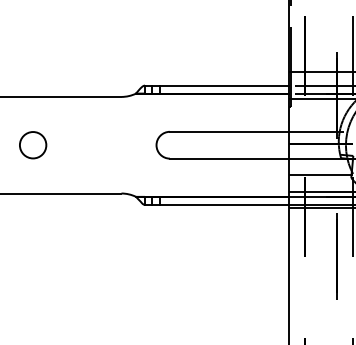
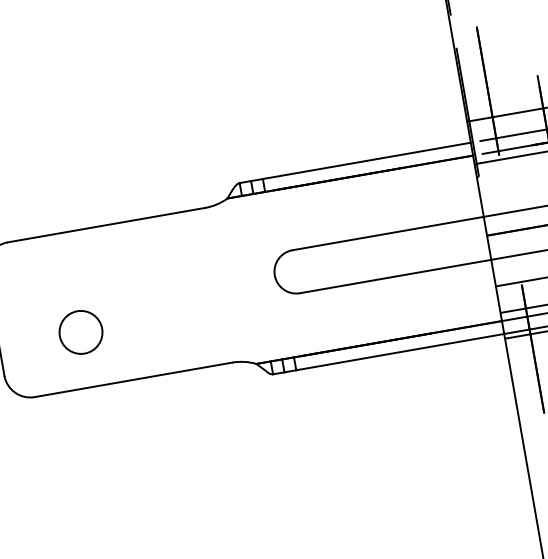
circle: (33, 145) -> (81, 332), moved

